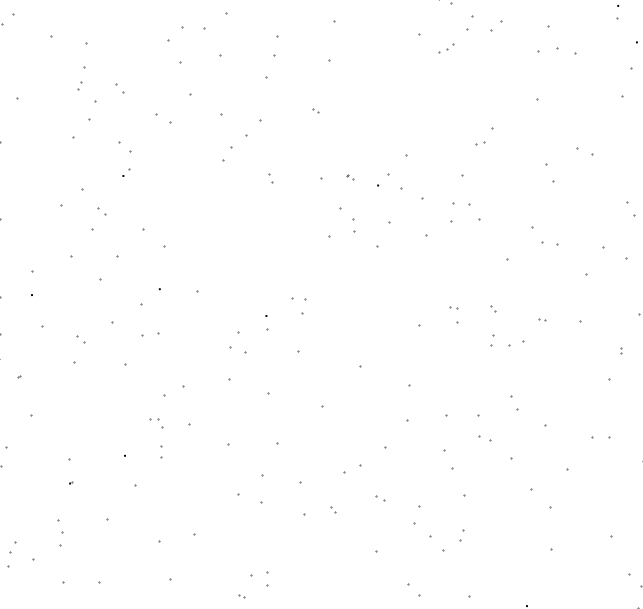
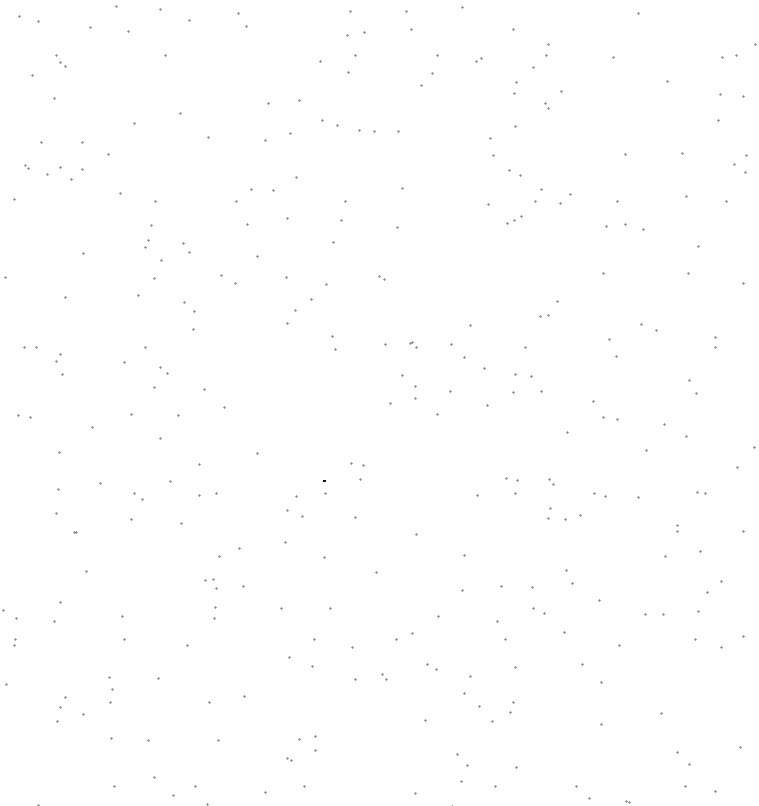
part: (270, 178) -> (333, 343), size x1.6
part: (453, 308) -> (511, 479), size x1.6
part: (541, 319) -> (599, 494), size x1.6

